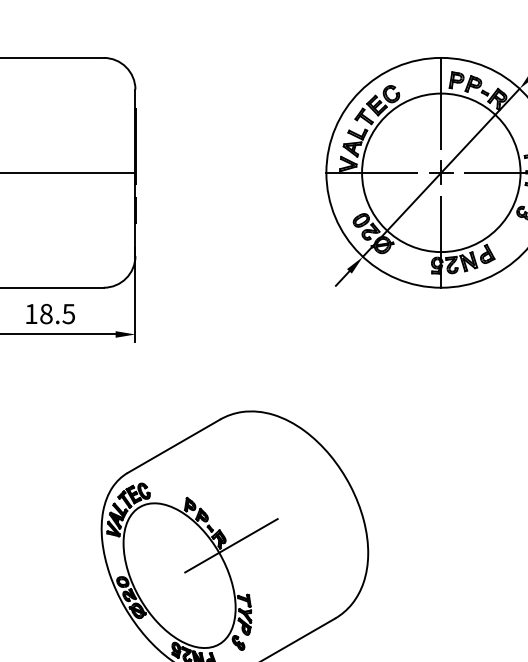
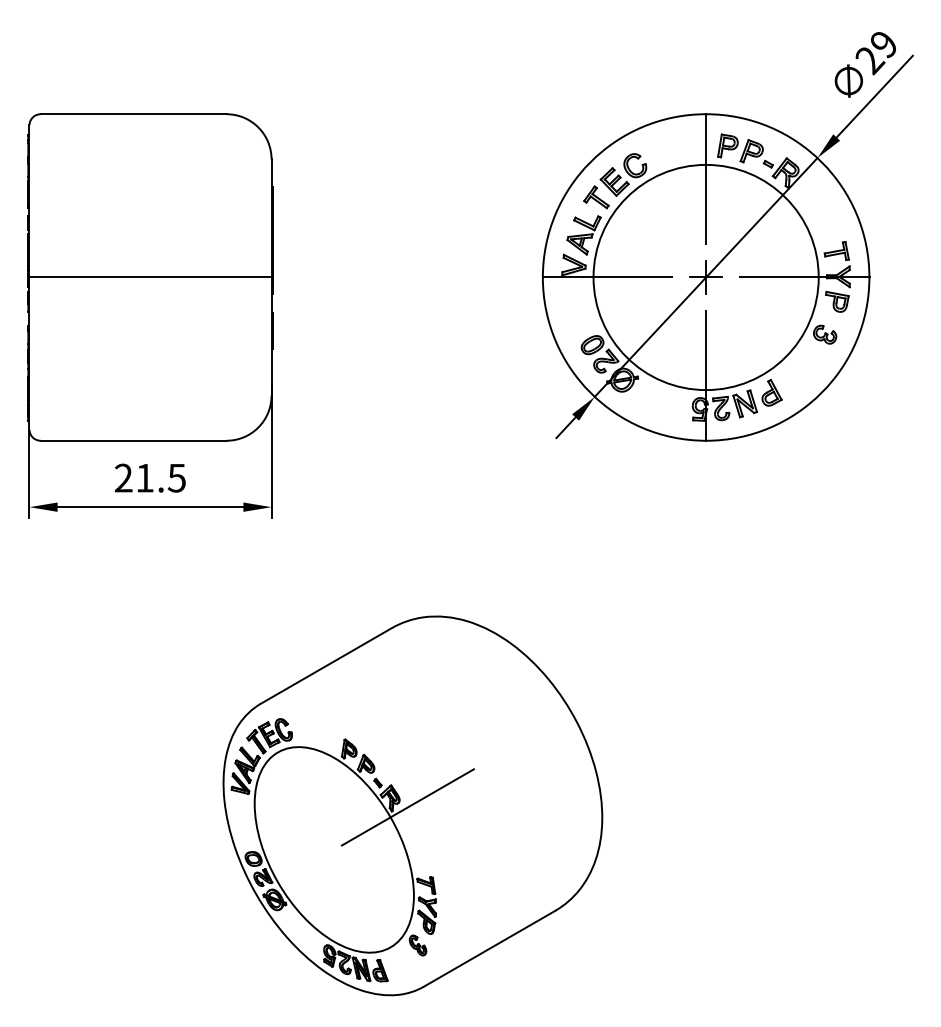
text: (38, 313) -> (133, 477), 18.5 -> 21.5

